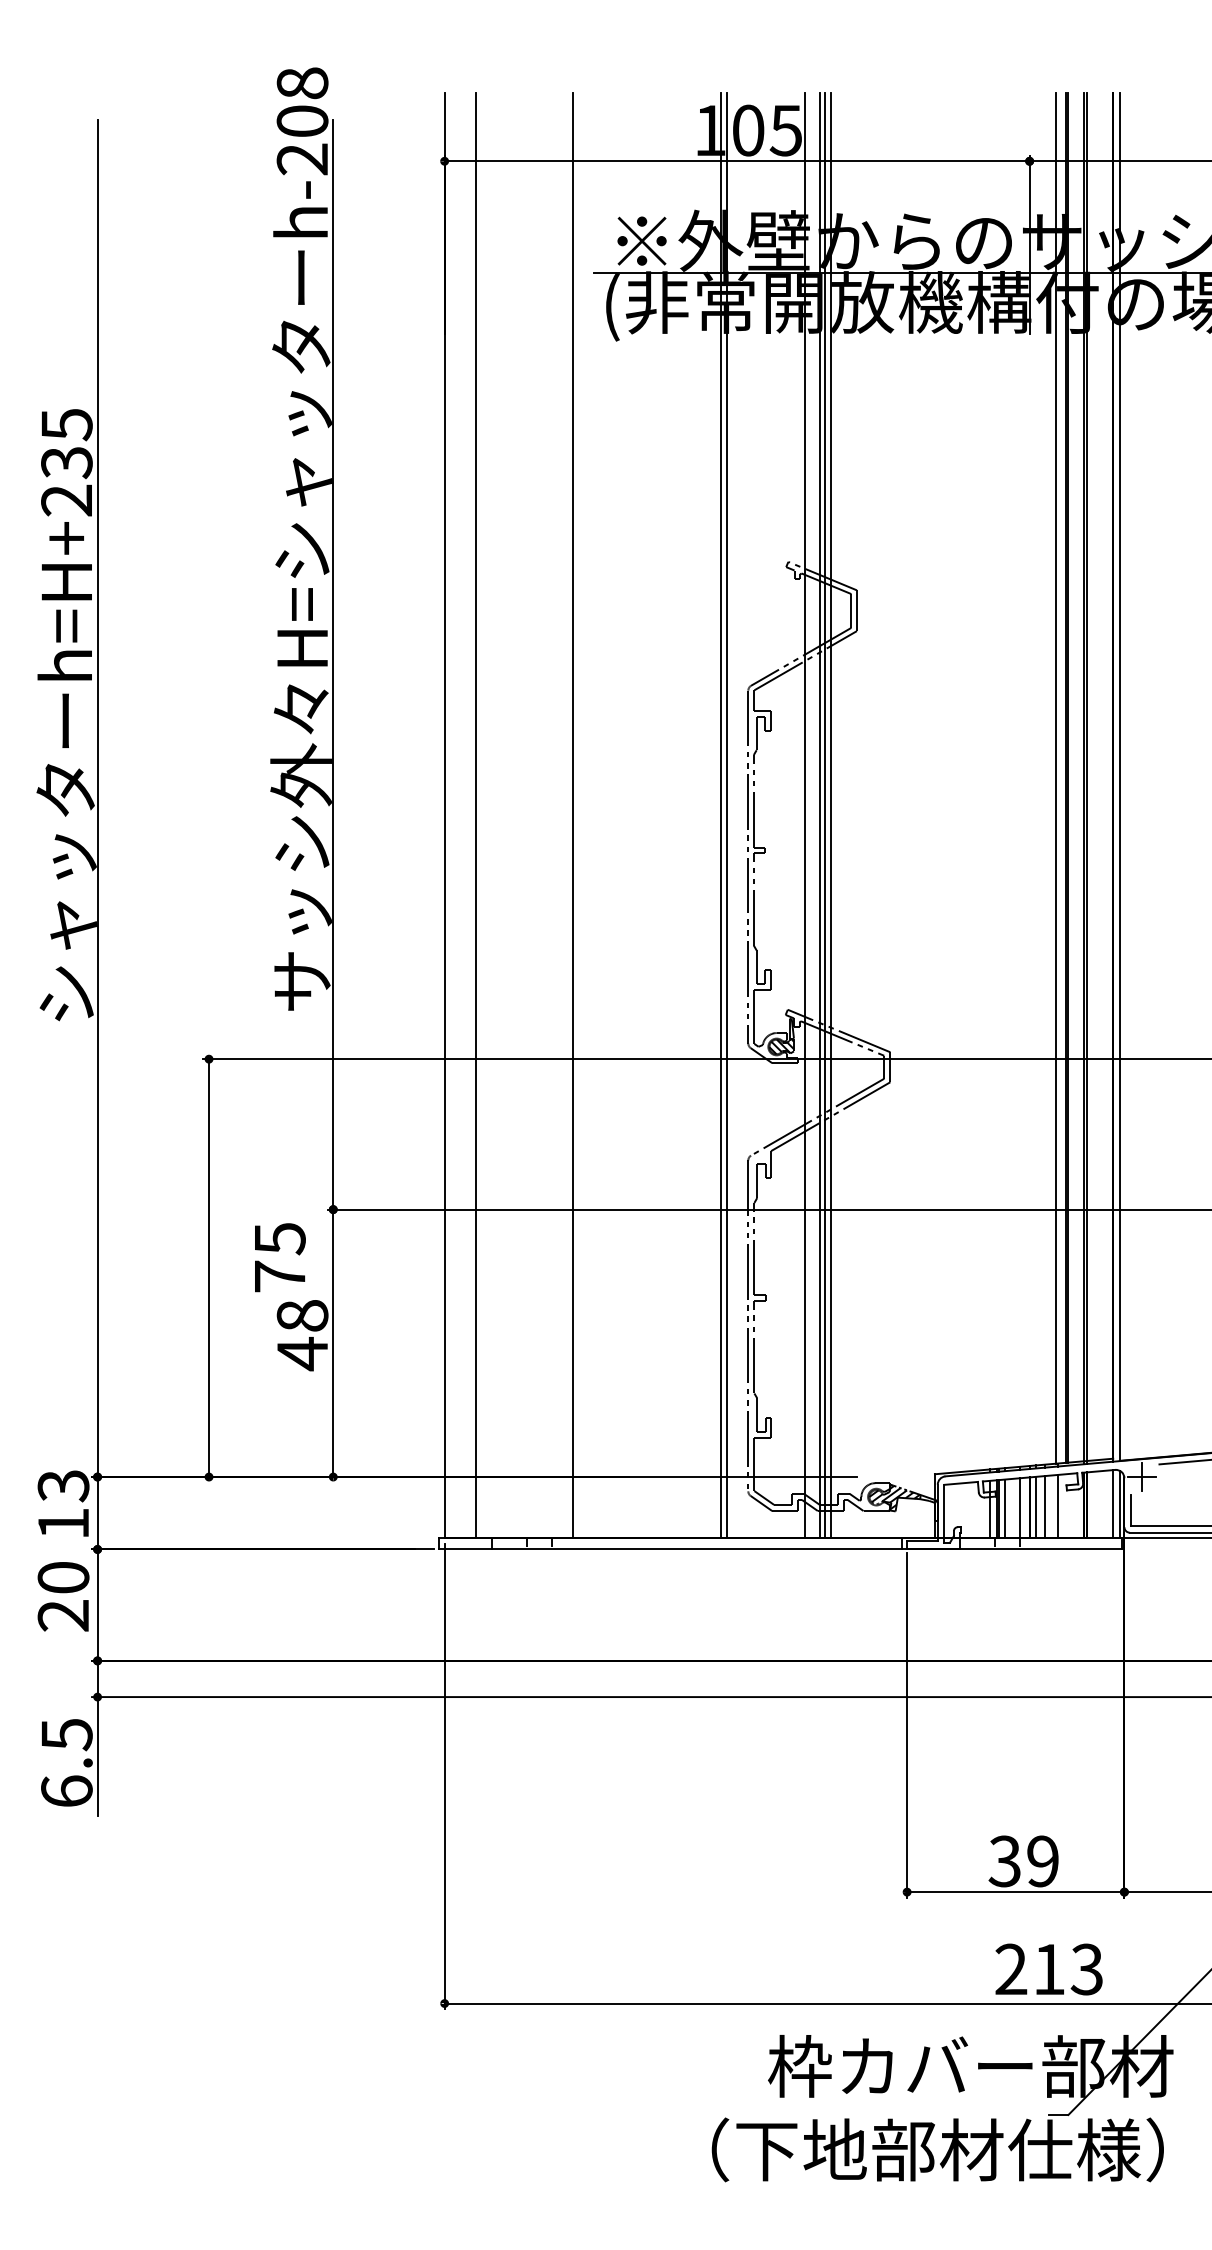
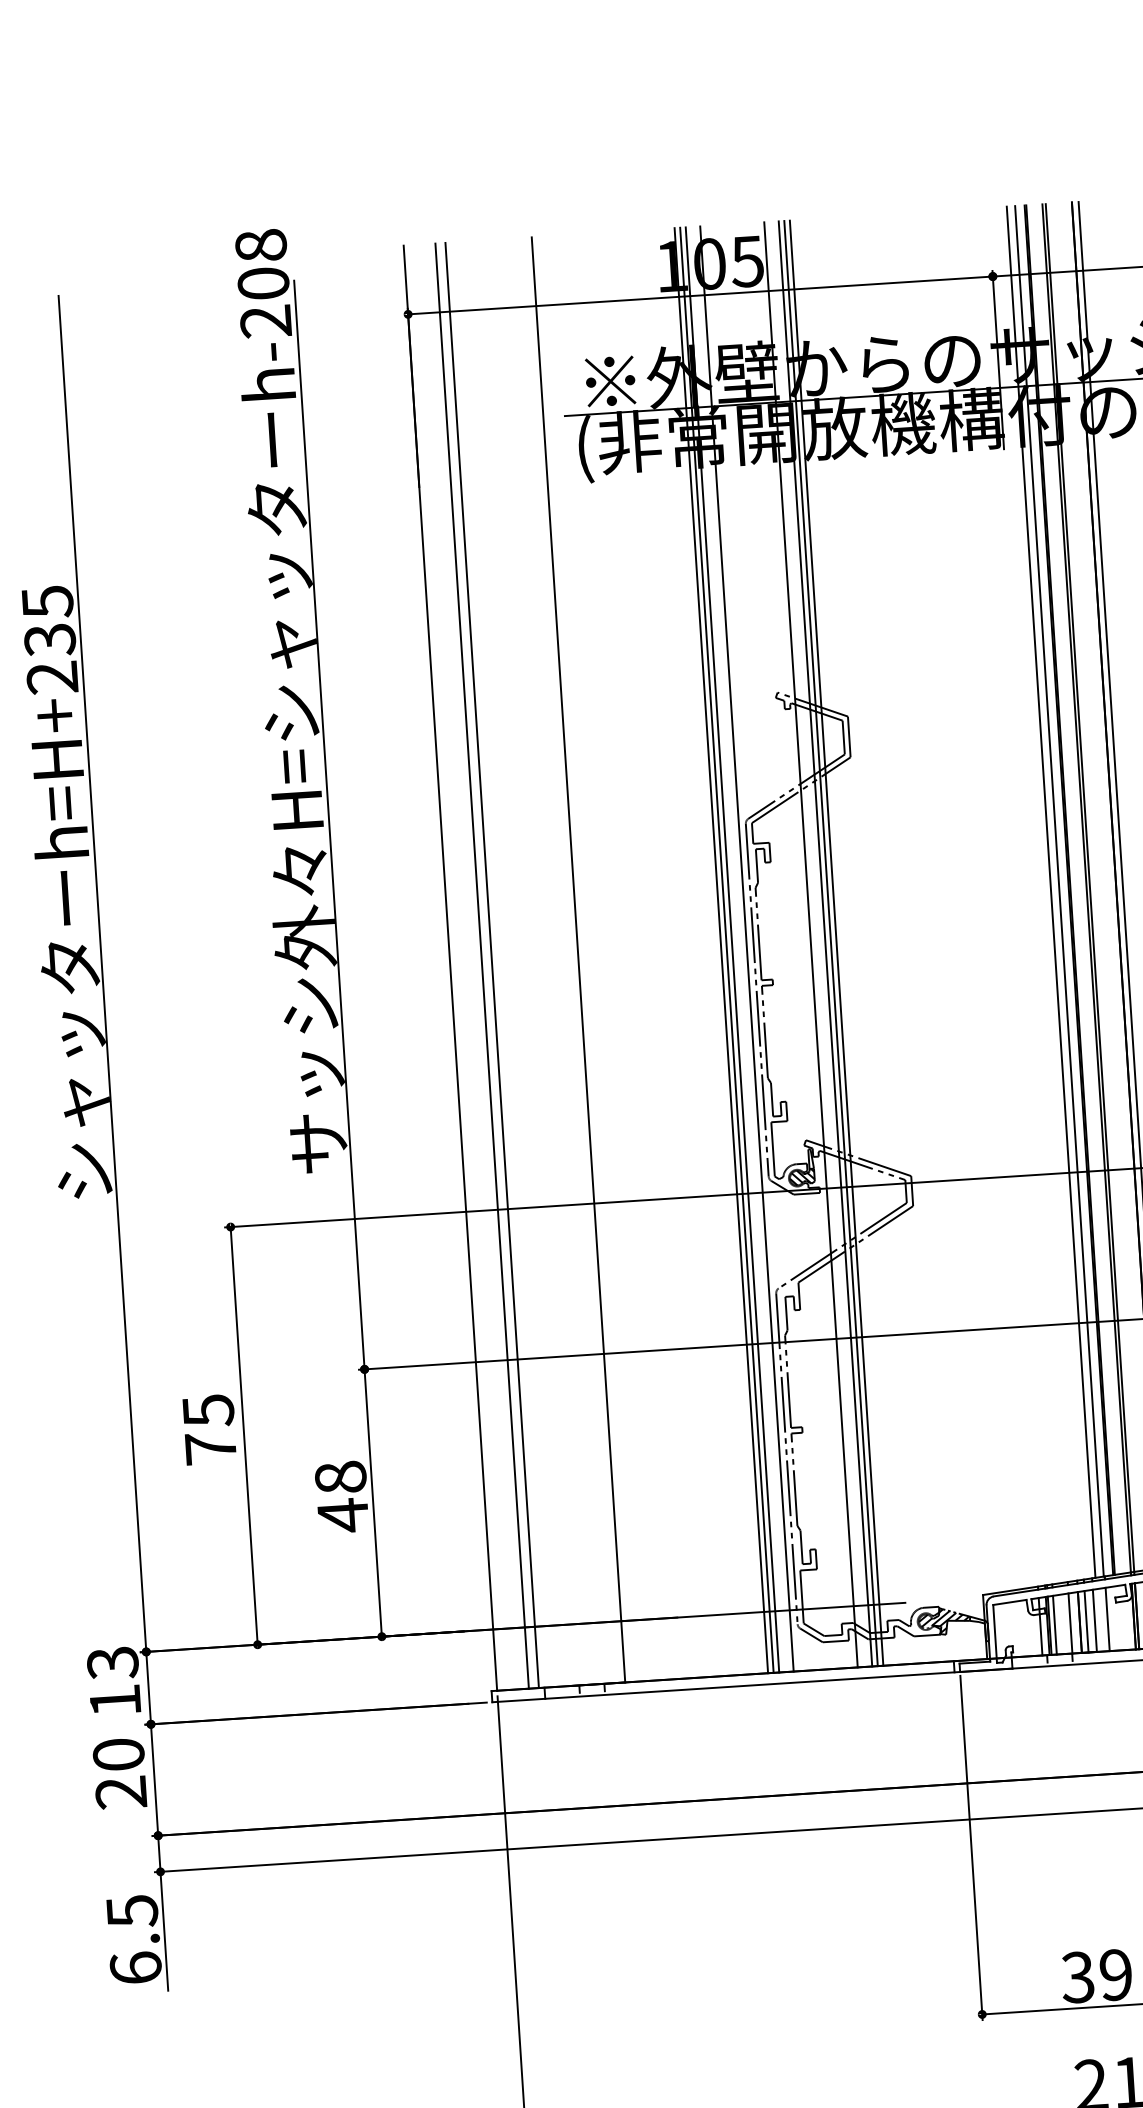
line: (1048, 778) -> (1051, 892), added
line: (486, 815) -> (492, 965), added
line: (715, 815) -> (721, 950), added
line: (741, 815) -> (747, 949), added
text: (280, 1257) -> (210, 1429), moved

